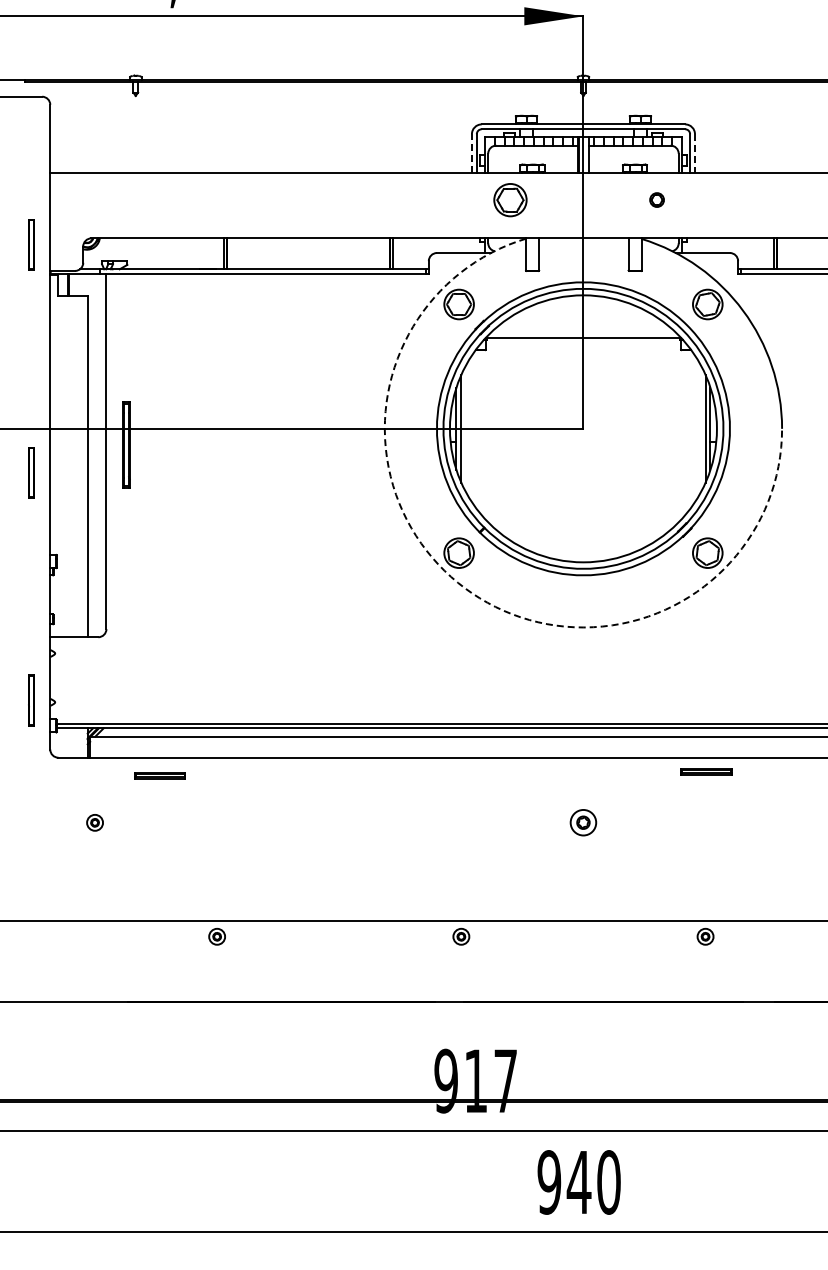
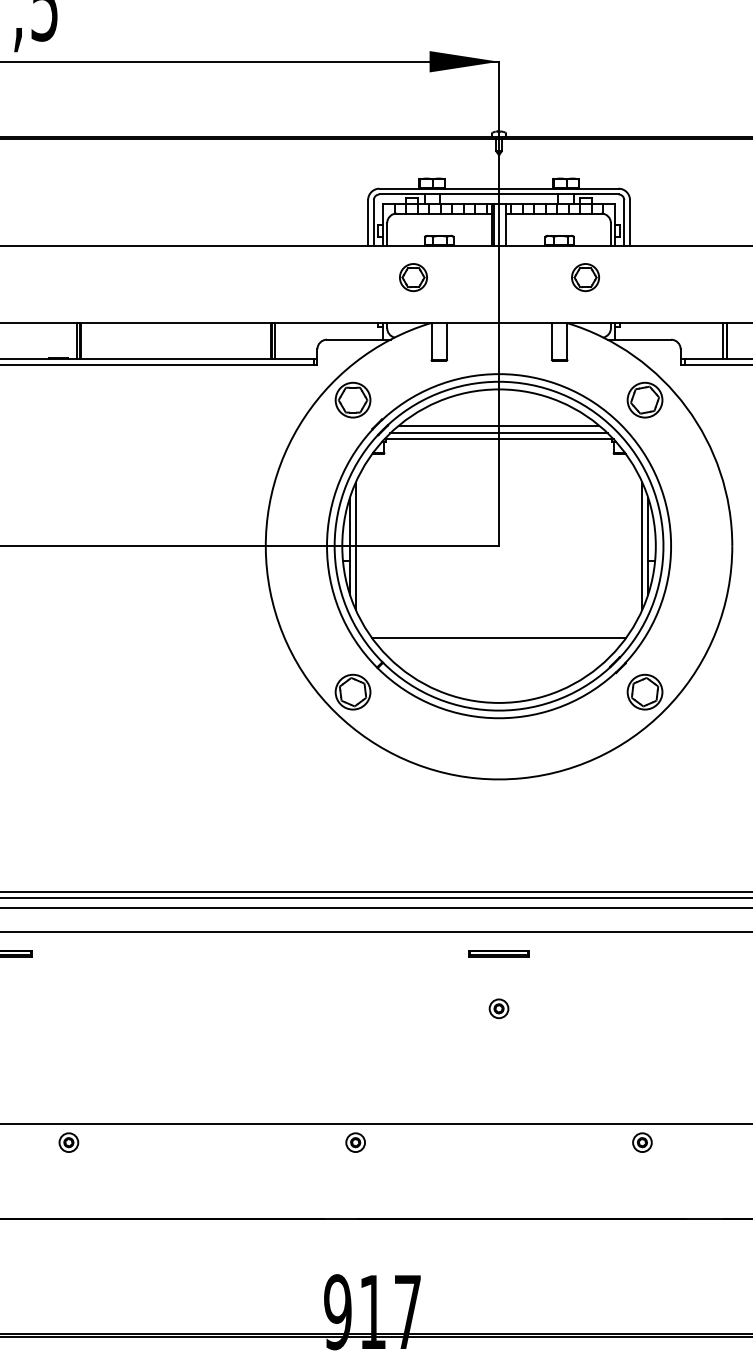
line: (471, 153) -> (367, 222), dashed -> solid
line: (694, 153) -> (629, 222), dashed -> solid
part: (510, 199) -> (413, 276), size x0.71
part: (656, 199) -> (584, 276), size x1.67
line: (583, 326) -> (499, 426), added
line: (583, 332) -> (499, 433), added
line: (583, 506) -> (499, 637), added
arc: (465, 588) -> (360, 733), dashed -> solid
part: (706, 771) -> (499, 953), moved
part: (583, 822) -> (499, 1008), size x0.62

